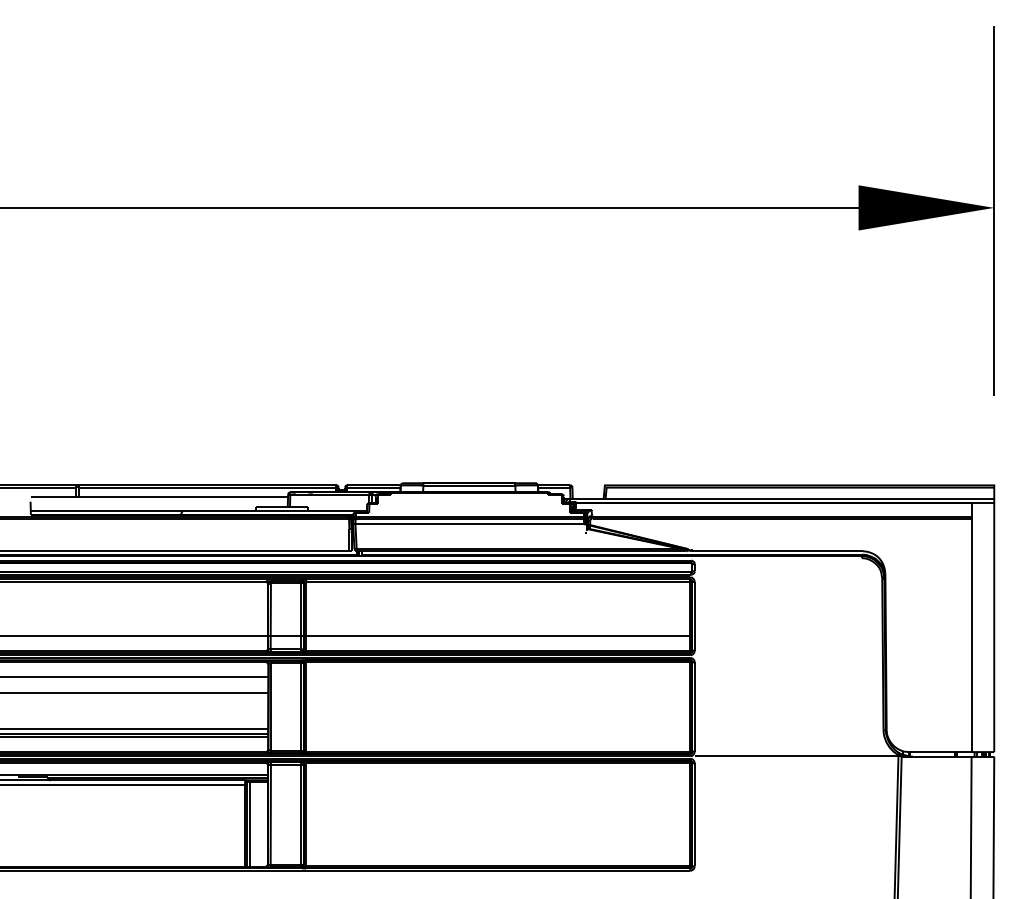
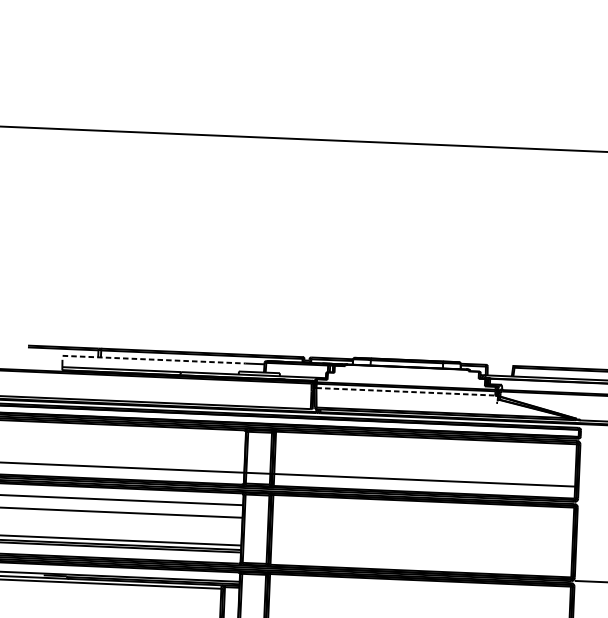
line: (147, 496) -> (154, 359), solid -> dashed
line: (470, 524) -> (406, 392), solid -> dashed

